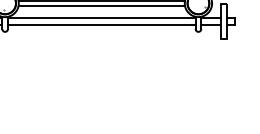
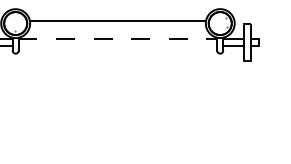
line: (101, 6) -> (117, 26), removed
line: (102, 17) -> (118, 38), solid -> dashed
line: (101, 25) -> (117, 46), removed

